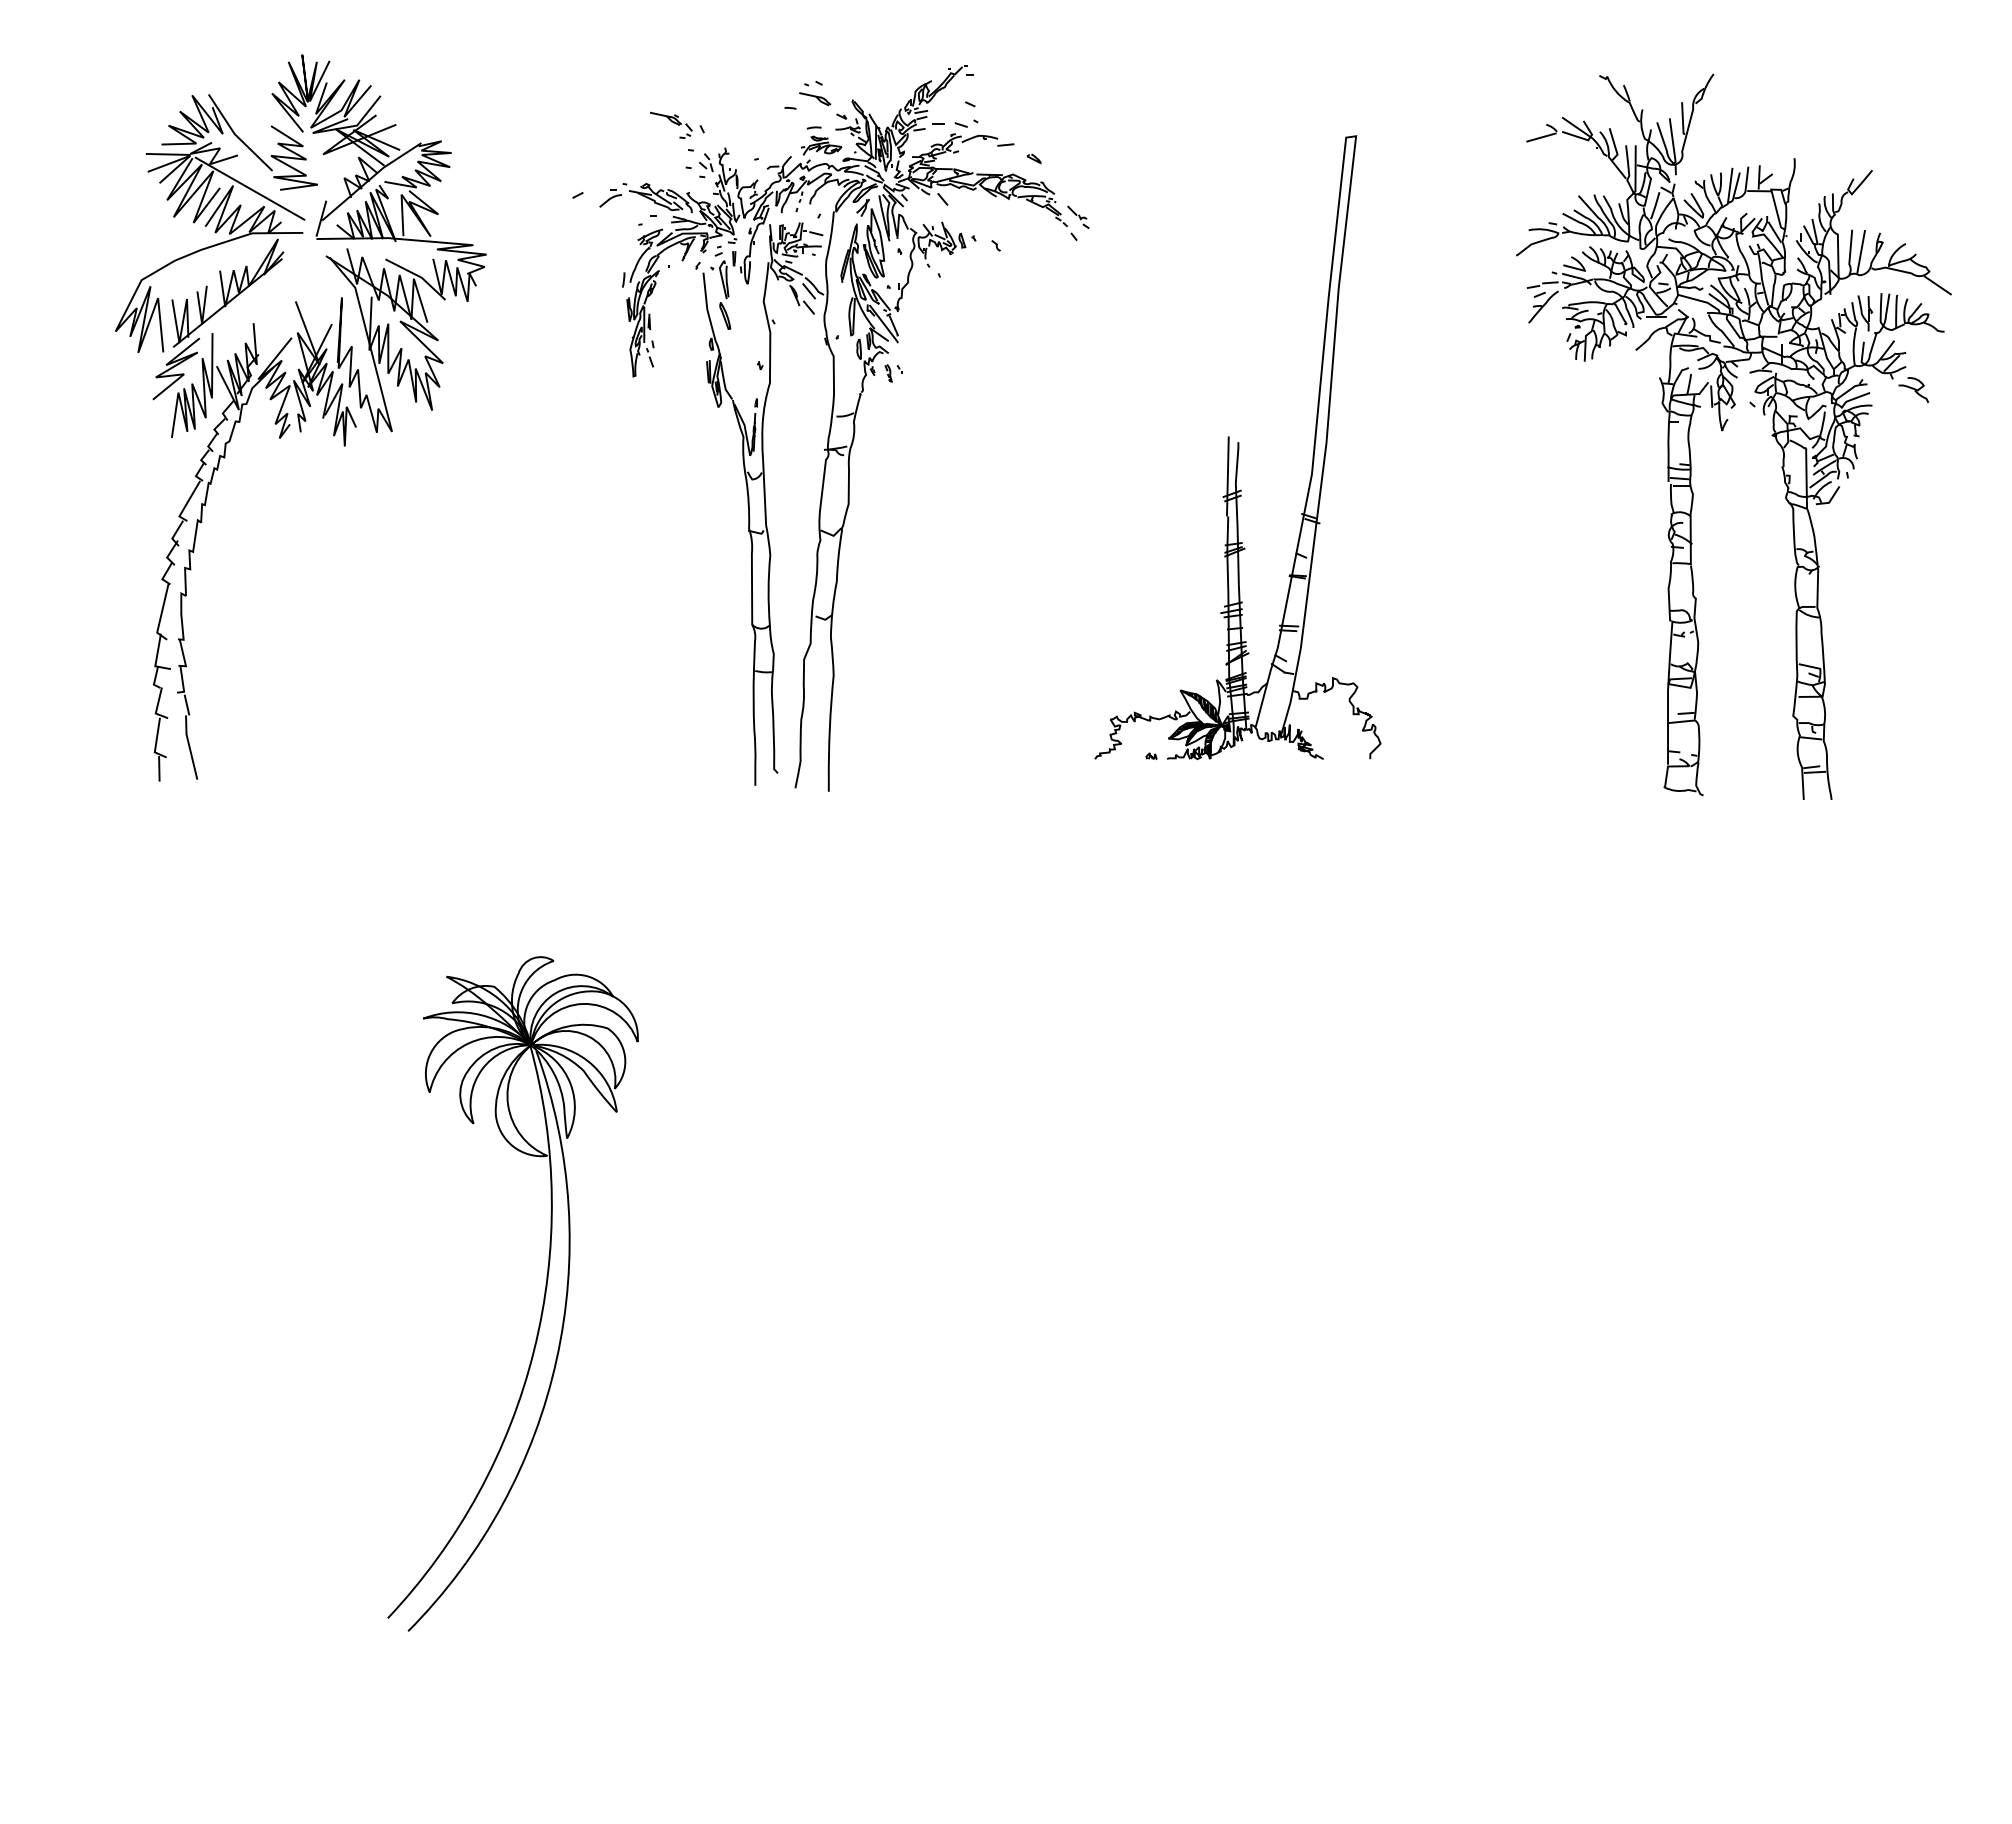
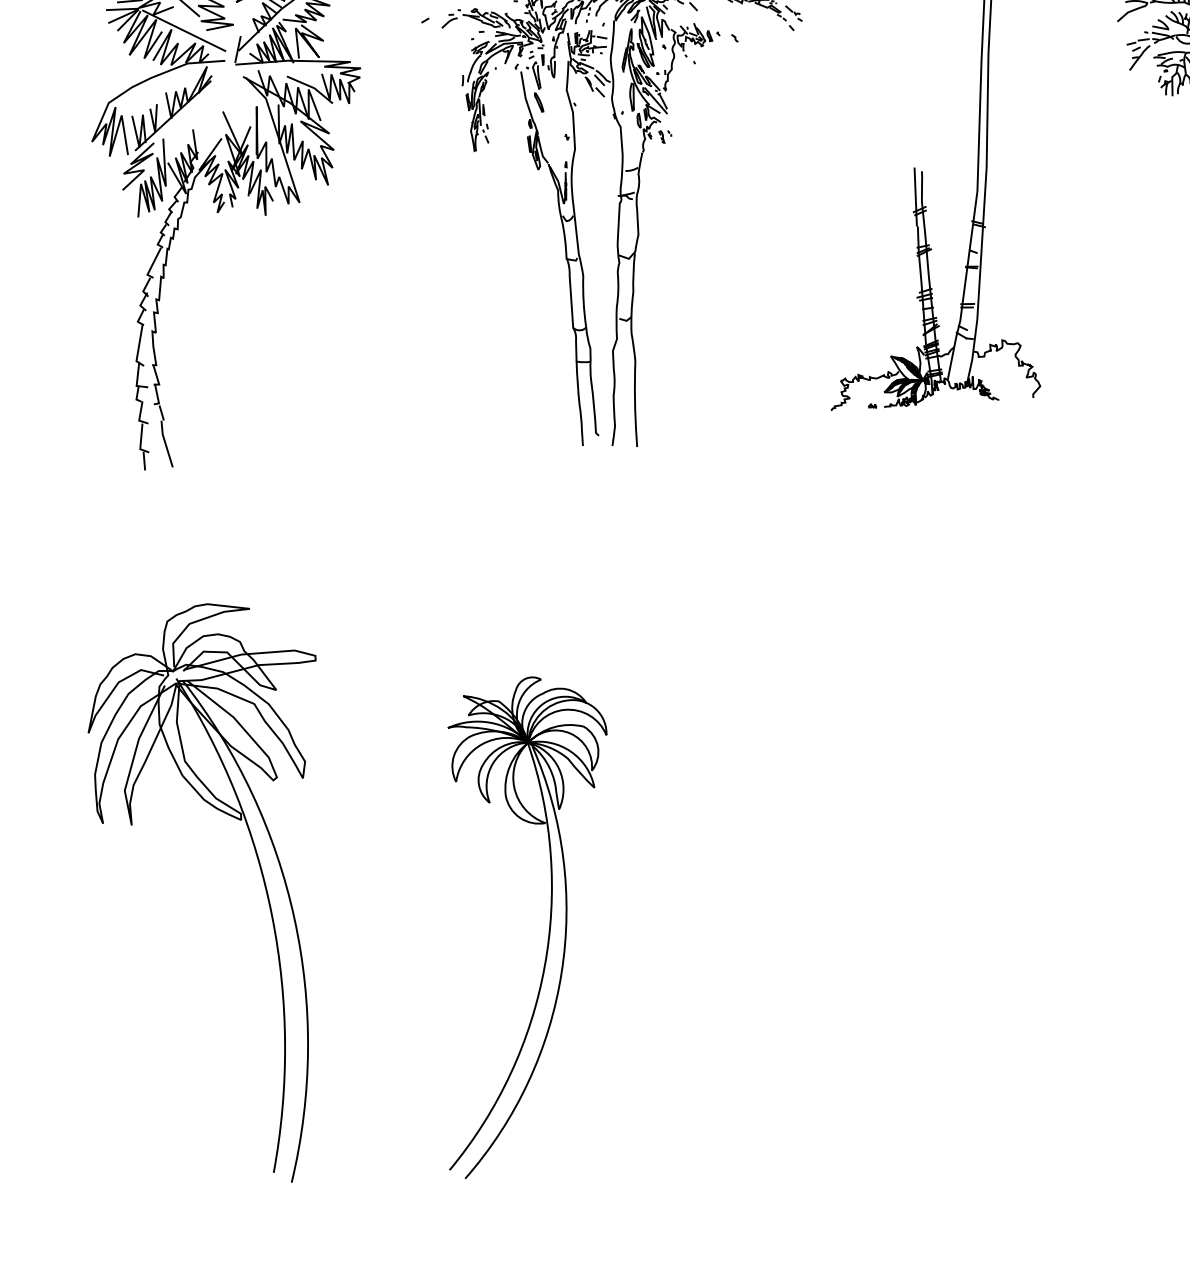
part: (543, 1297) -> (549, 927), moved
part: (285, 1352) -> (264, 884), added

